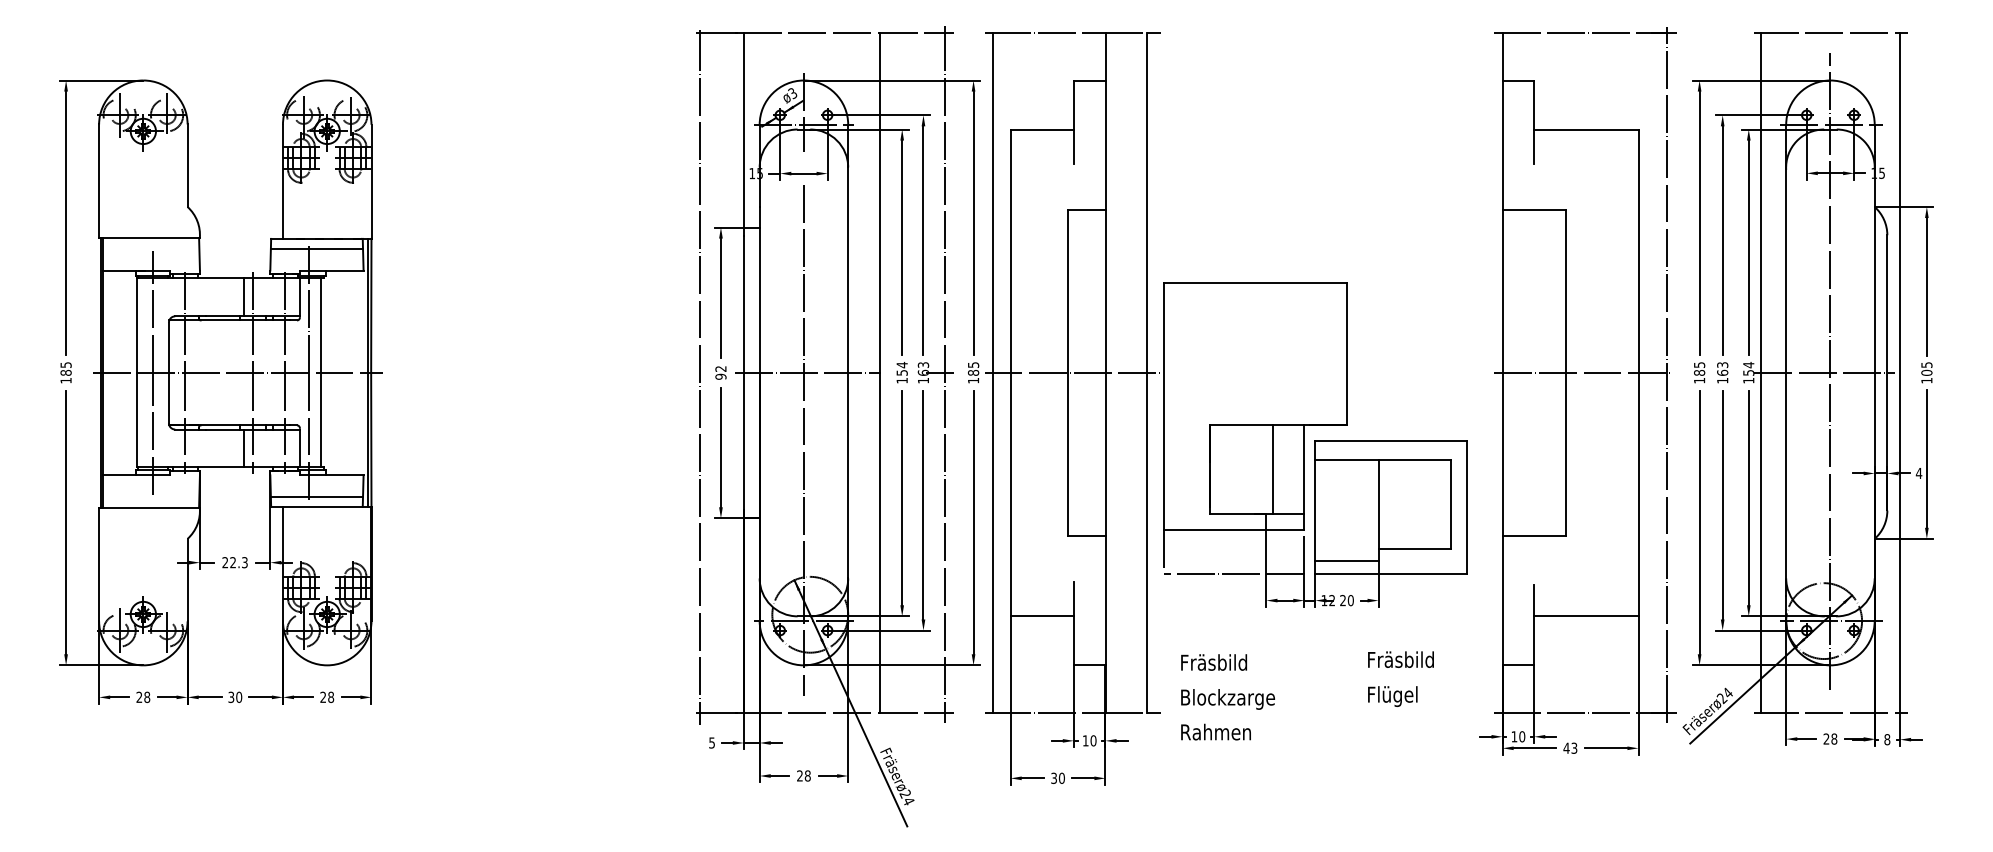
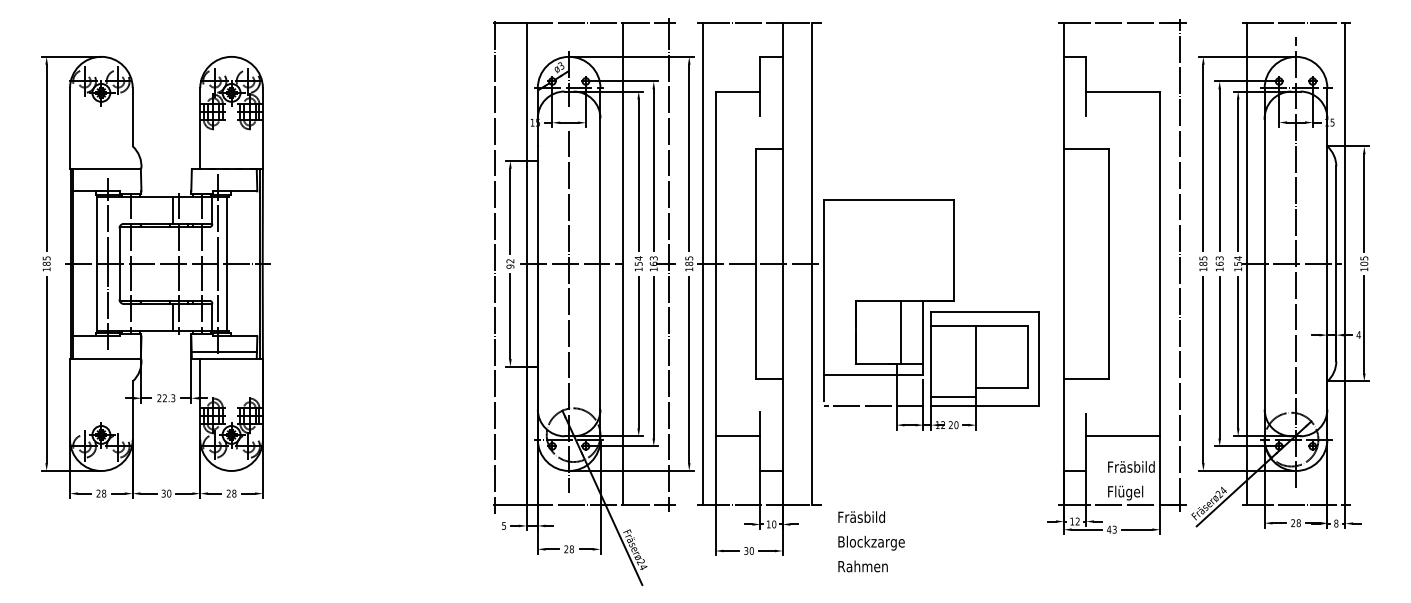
line: (316, 248) -> (223, 175), removed
line: (1583, 372) -> (1121, 263), removed
text: (1400, 678) -> (1131, 480), moved
text: (1227, 697) -> (871, 541), moved
text: (1522, 736) -> (1077, 521), 10 -> 12

